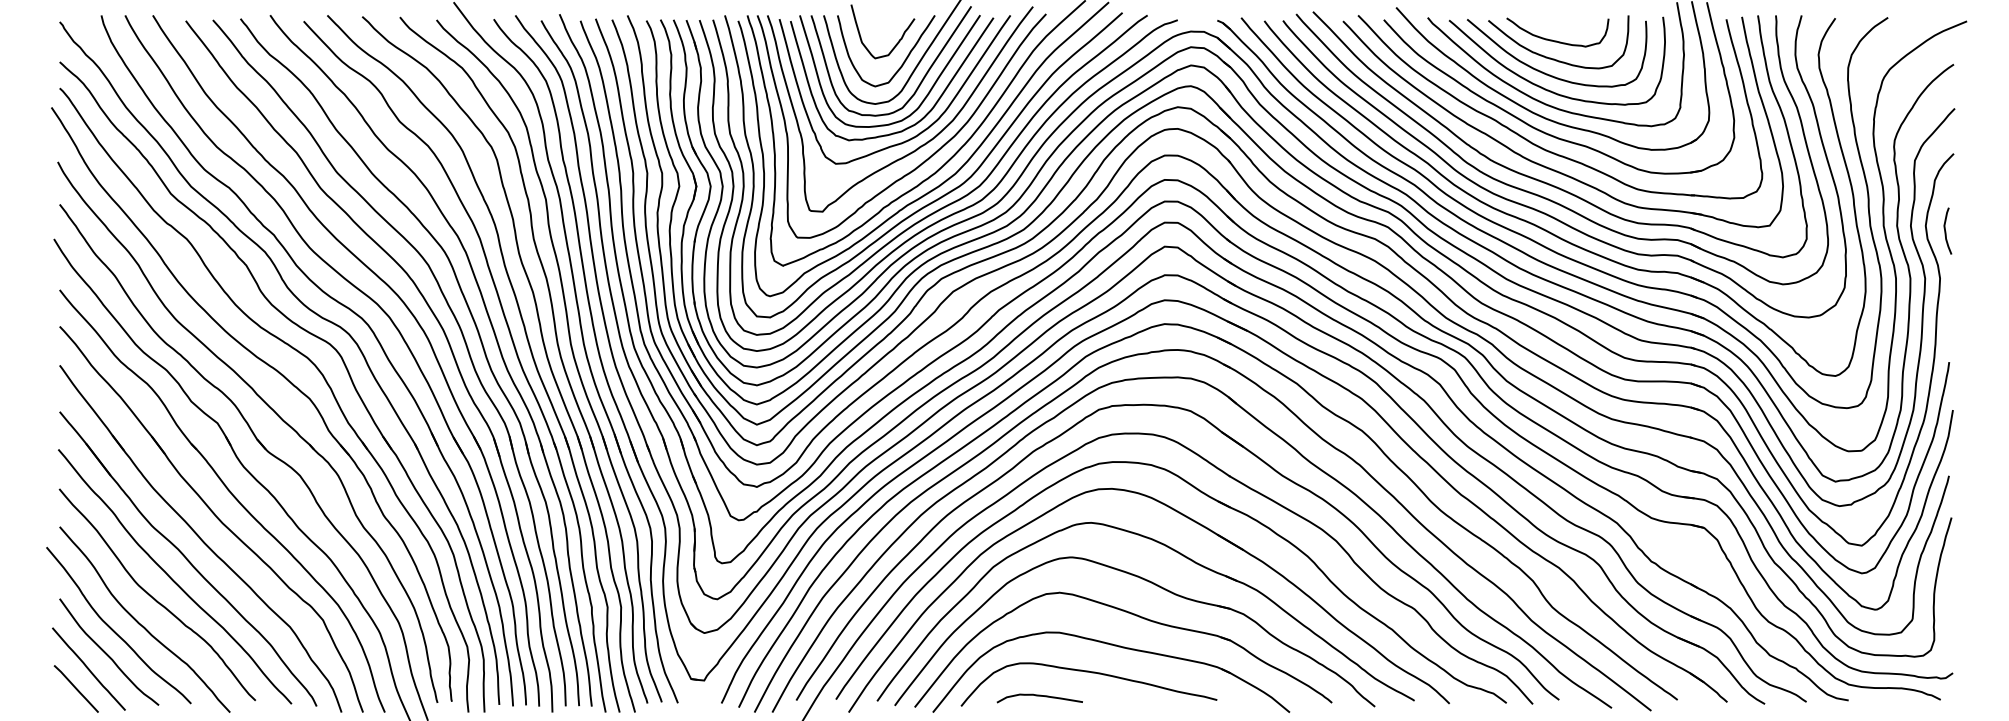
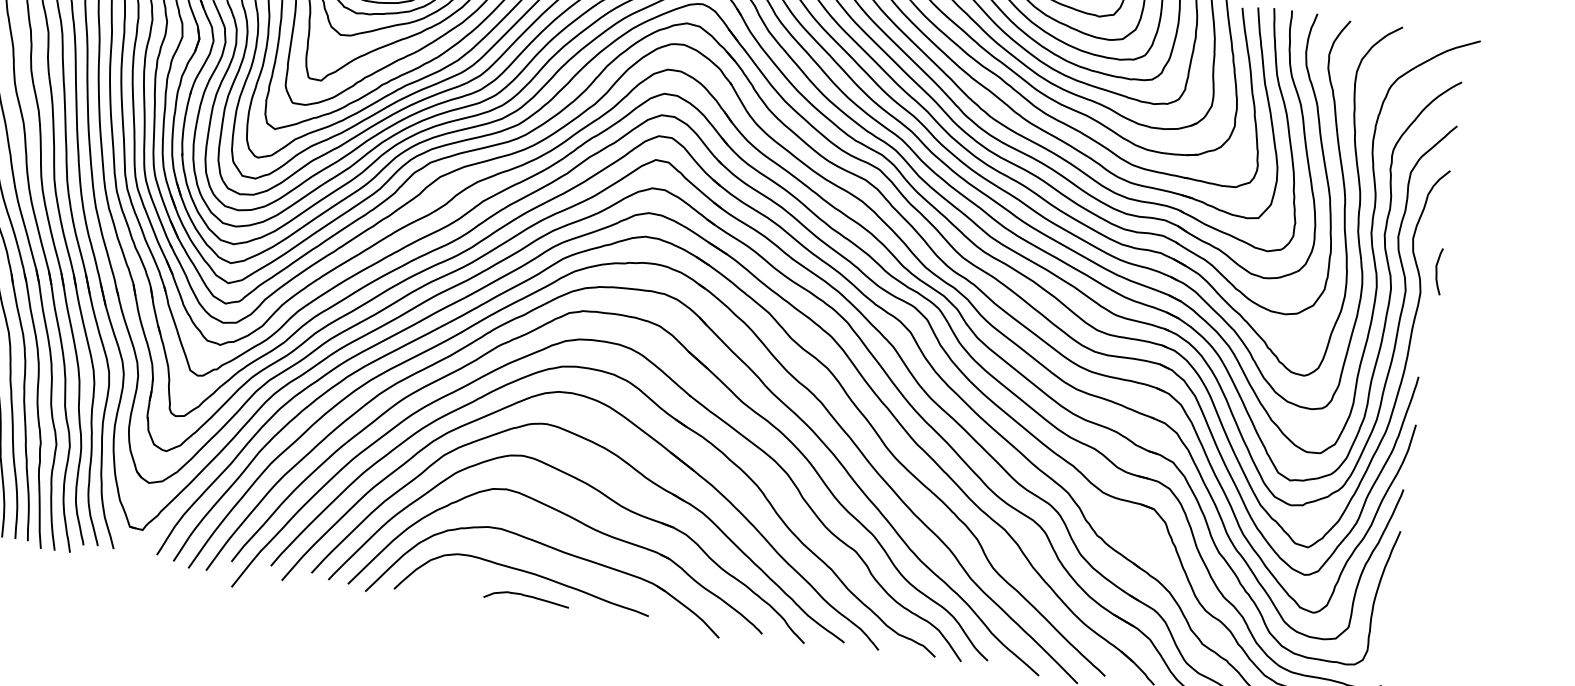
curve: (1946, 231) -> (1437, 271), moved
curve: (1039, 696) -> (526, 596), moved

